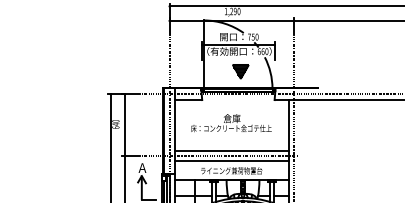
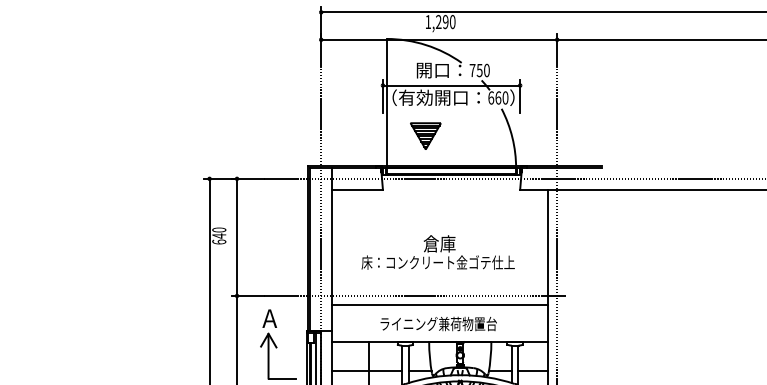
part: (240, 71) -> (425, 135), moved
text: (231, 123) -> (438, 253), moved
line: (232, 151) -> (440, 287), removed

